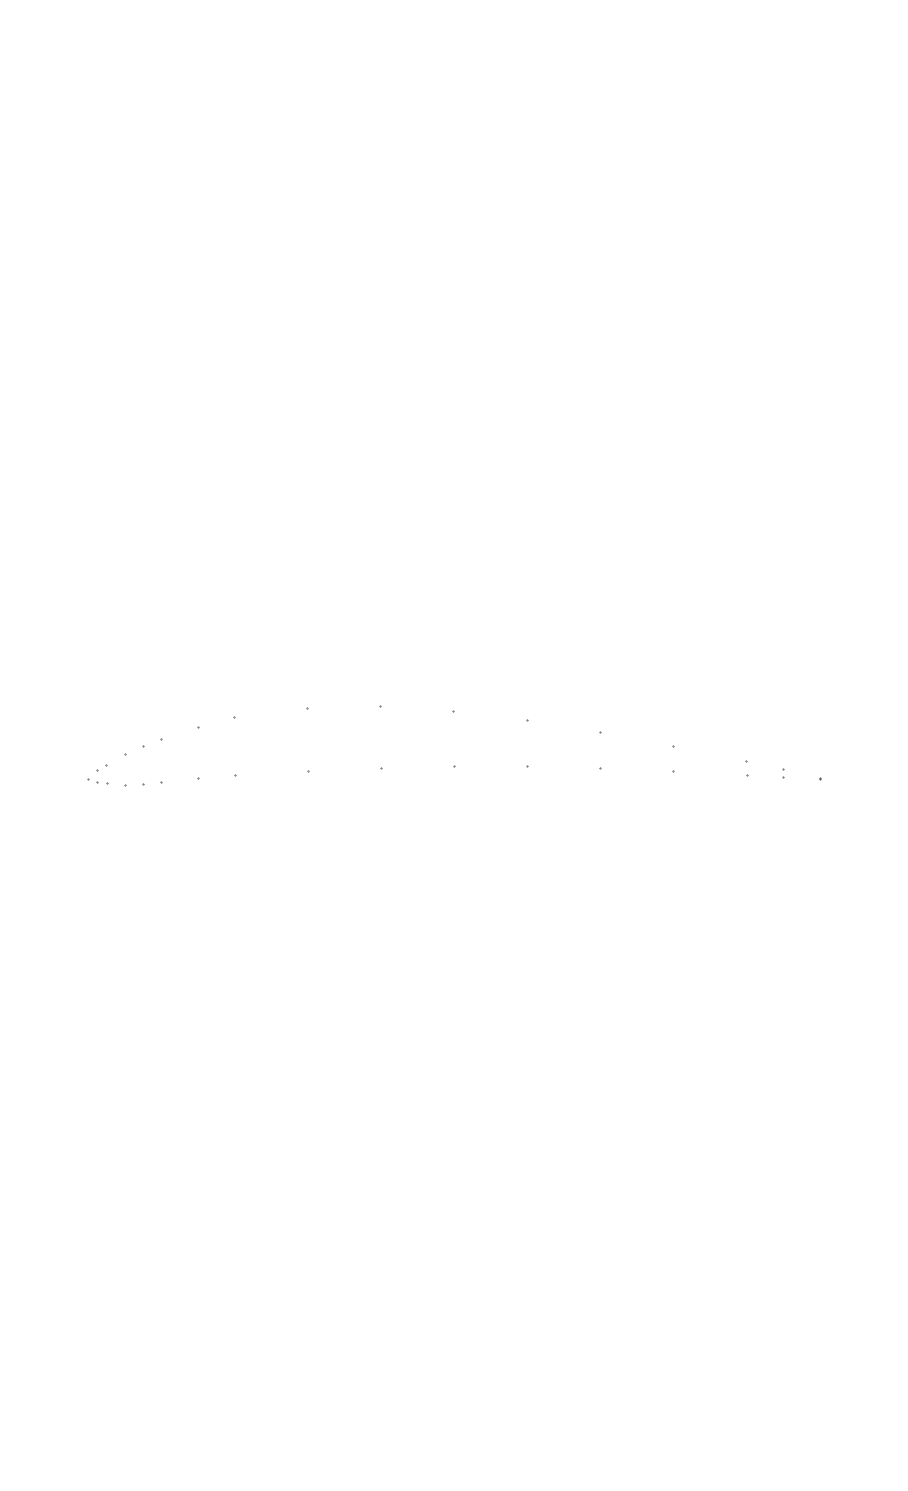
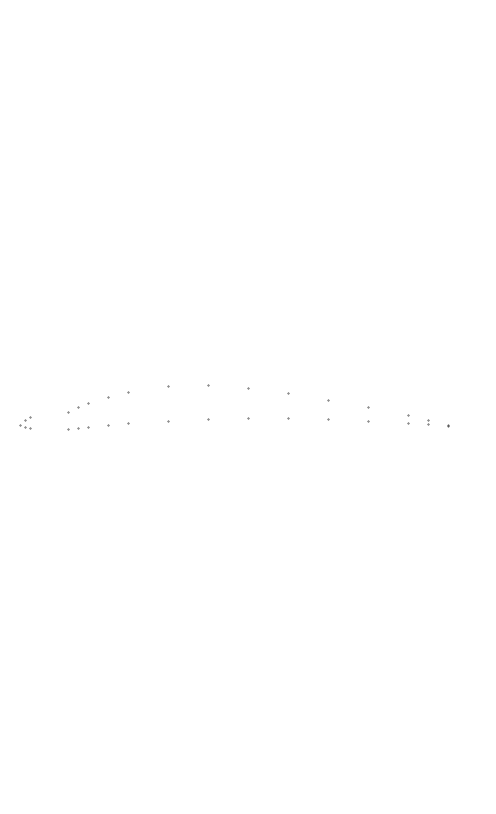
part: (97, 773) -> (25, 422), moved

